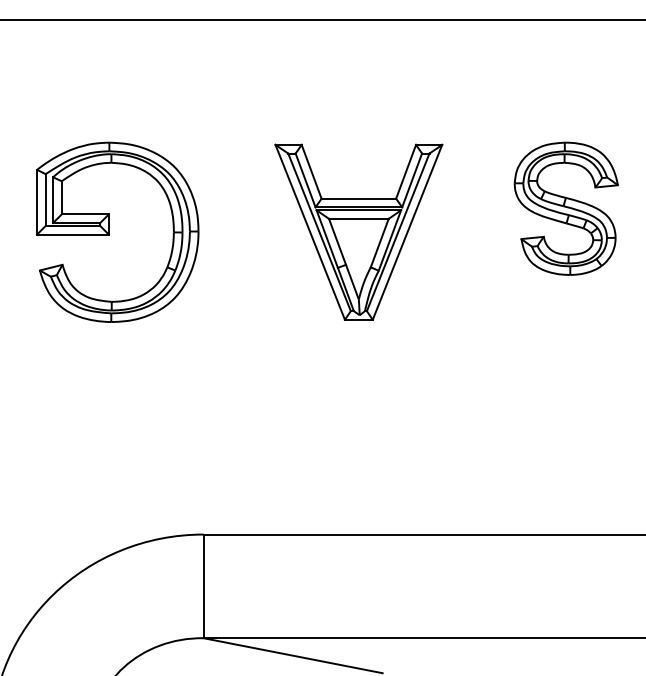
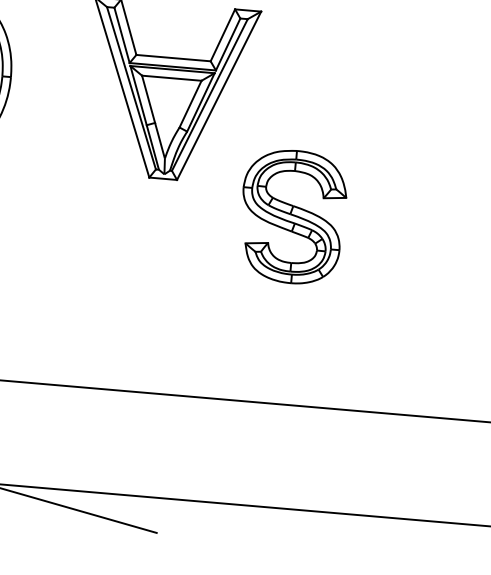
part: (565, 208) -> (292, 216), moved

